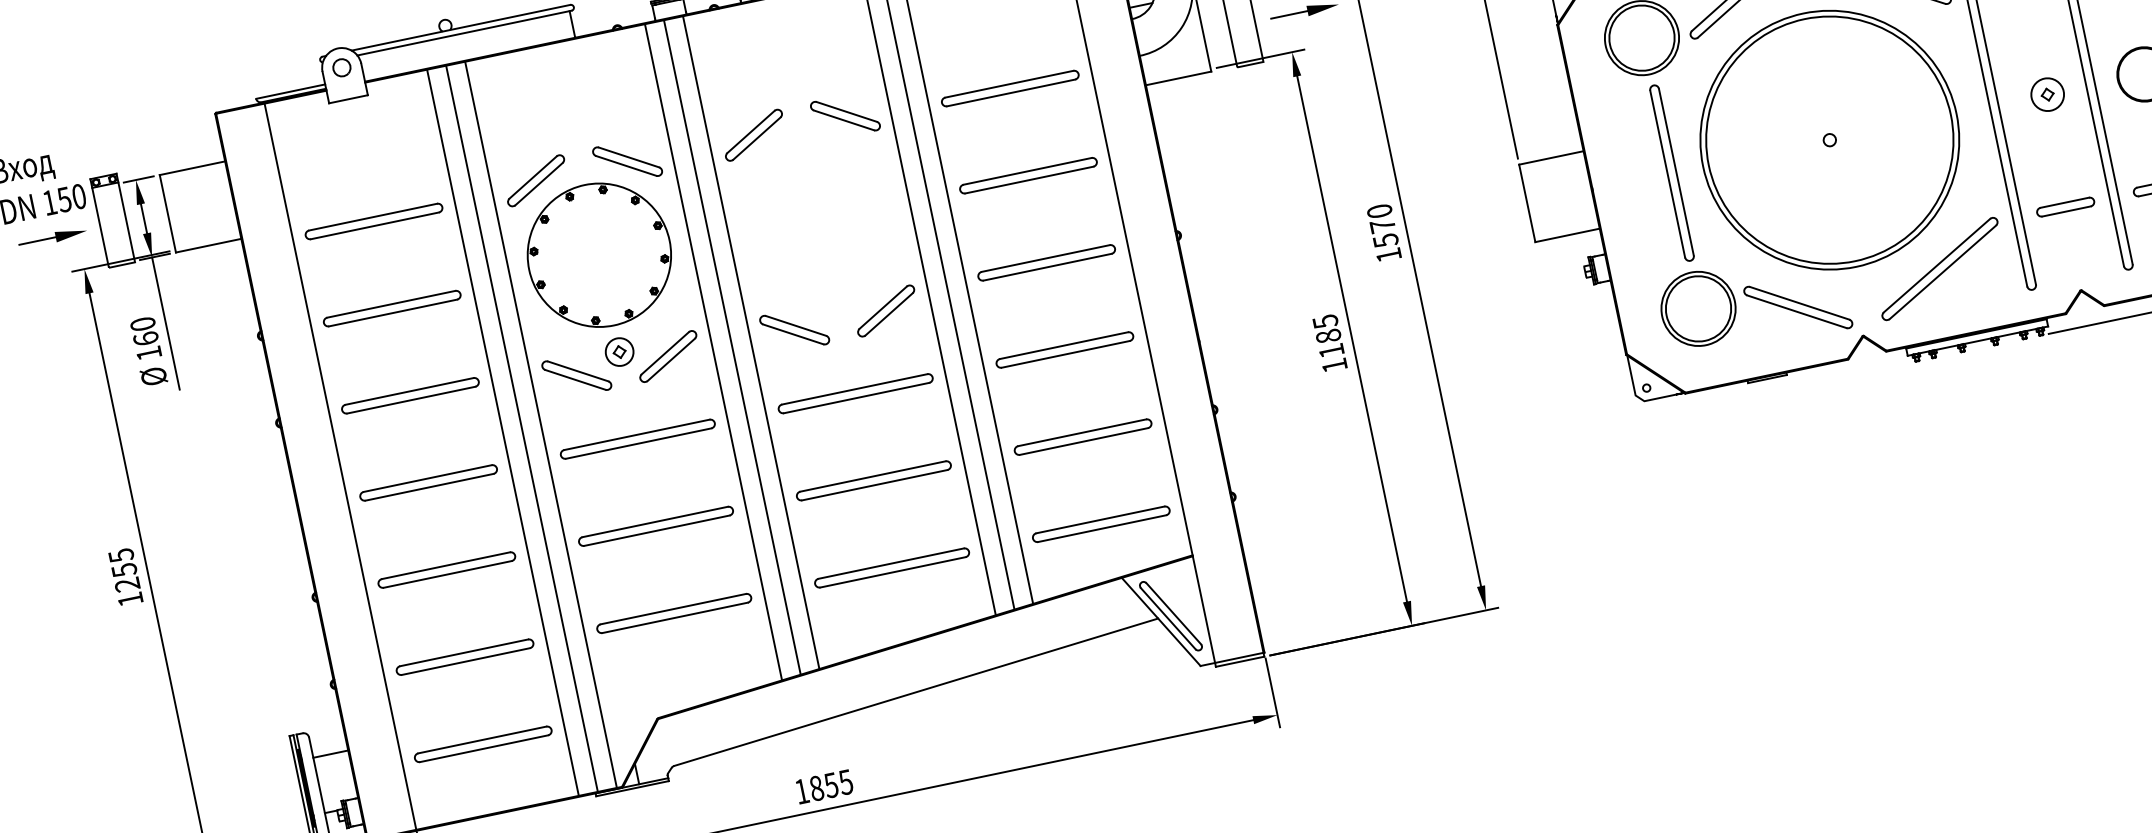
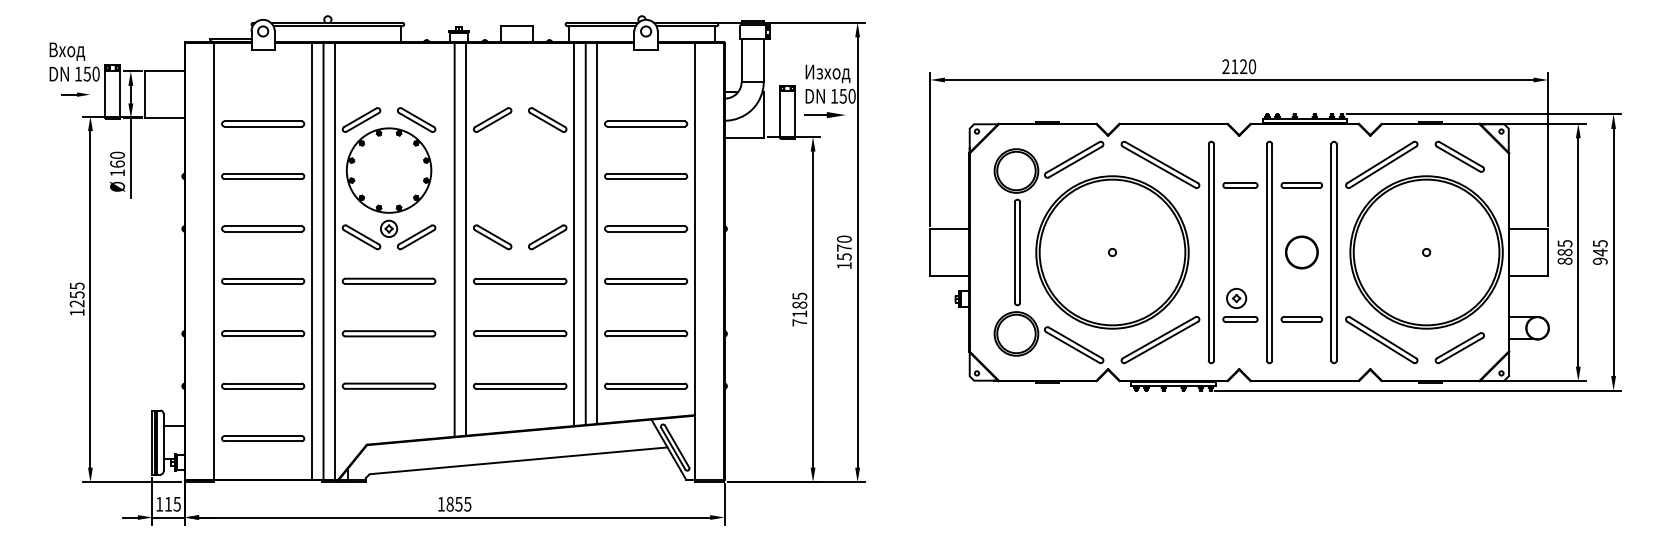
part: (2047, 94) -> (1236, 298), moved
part: (51, 237) -> (75, 94), size x0.7
line: (713, 350) -> (443, 239), removed
text: (1334, 365) -> (799, 322), 1185 -> 7185

